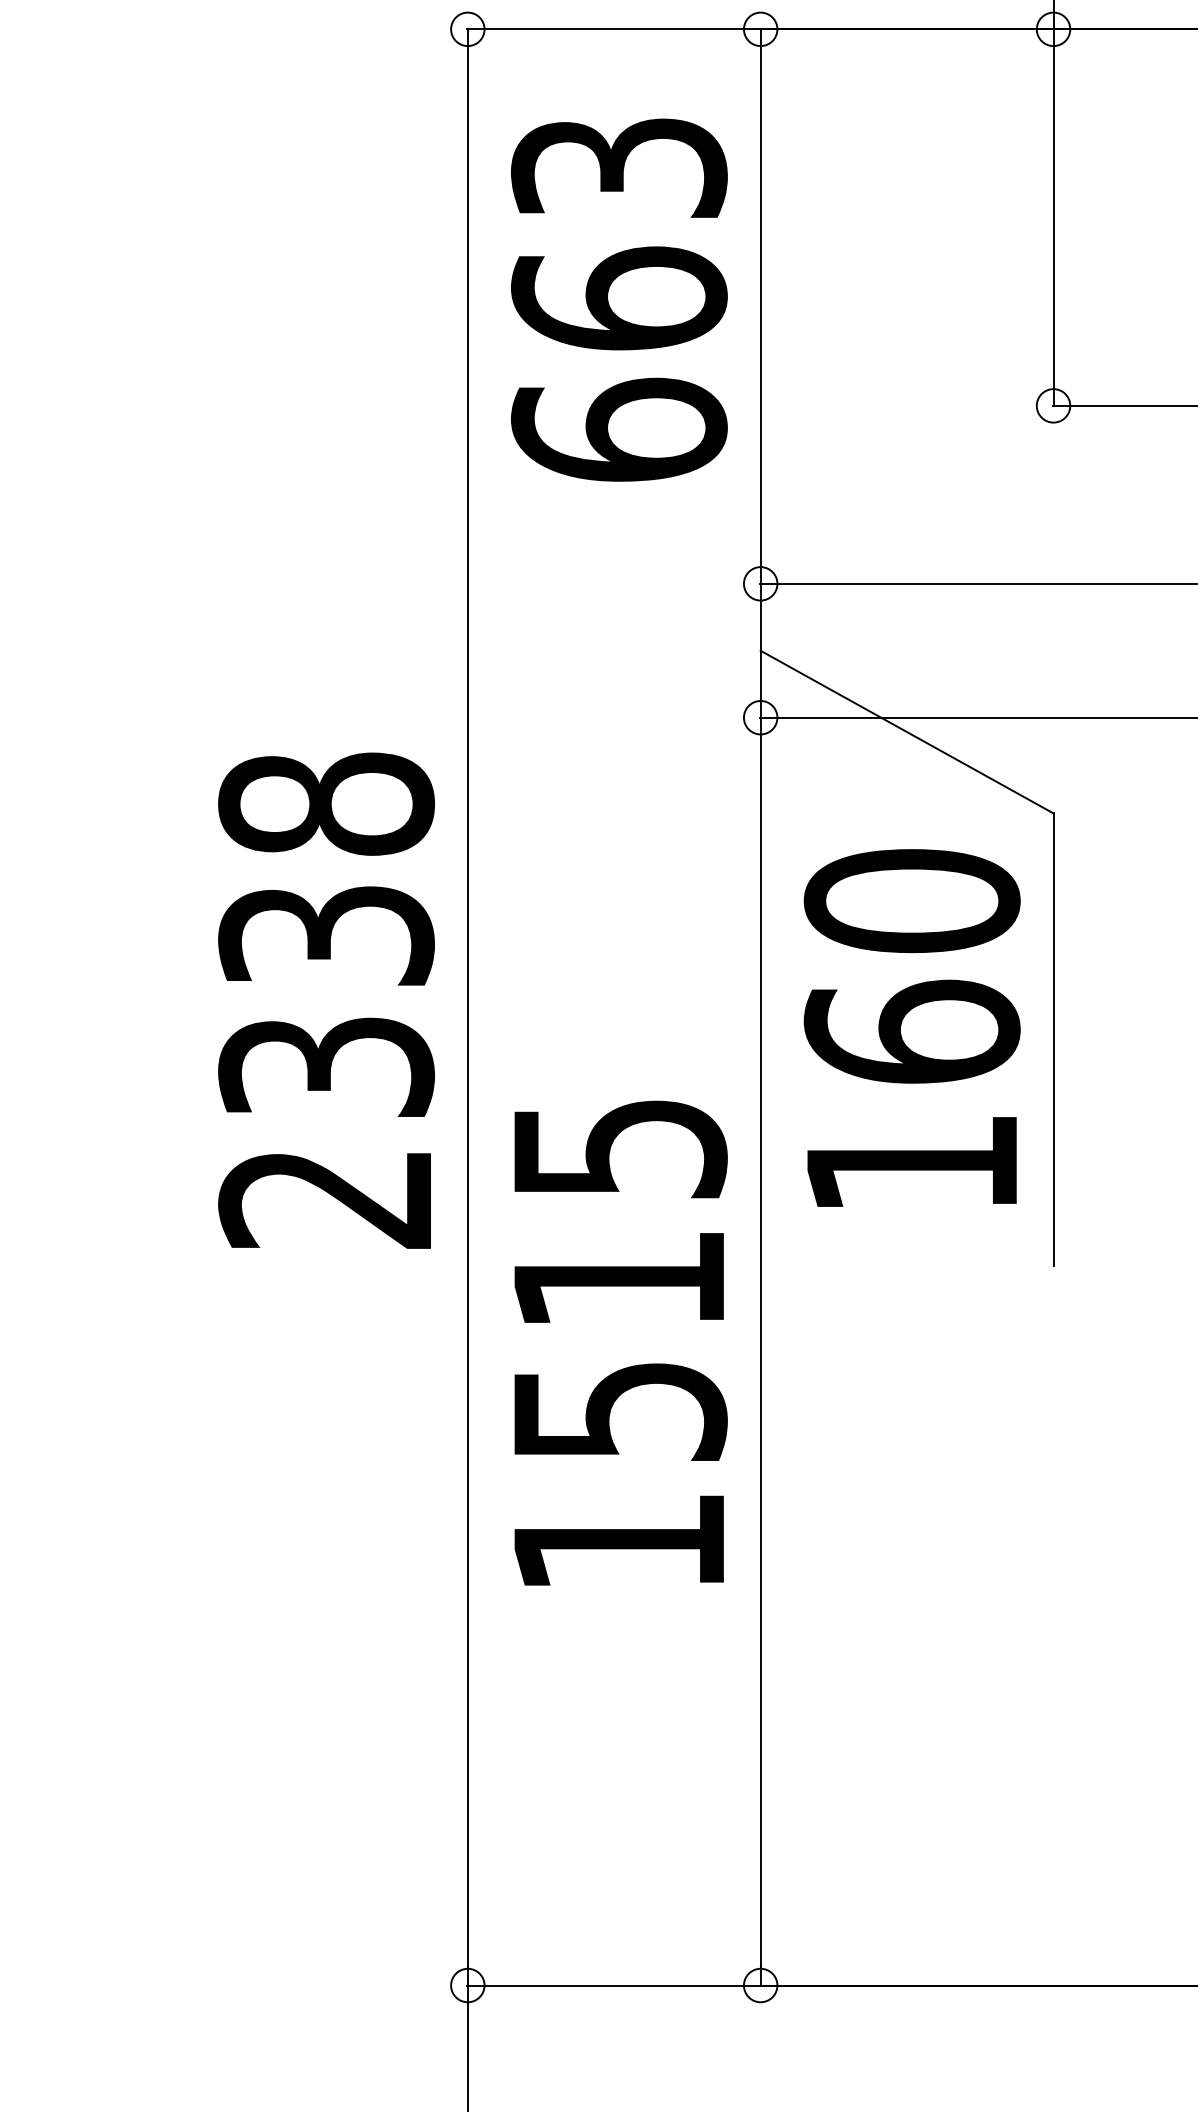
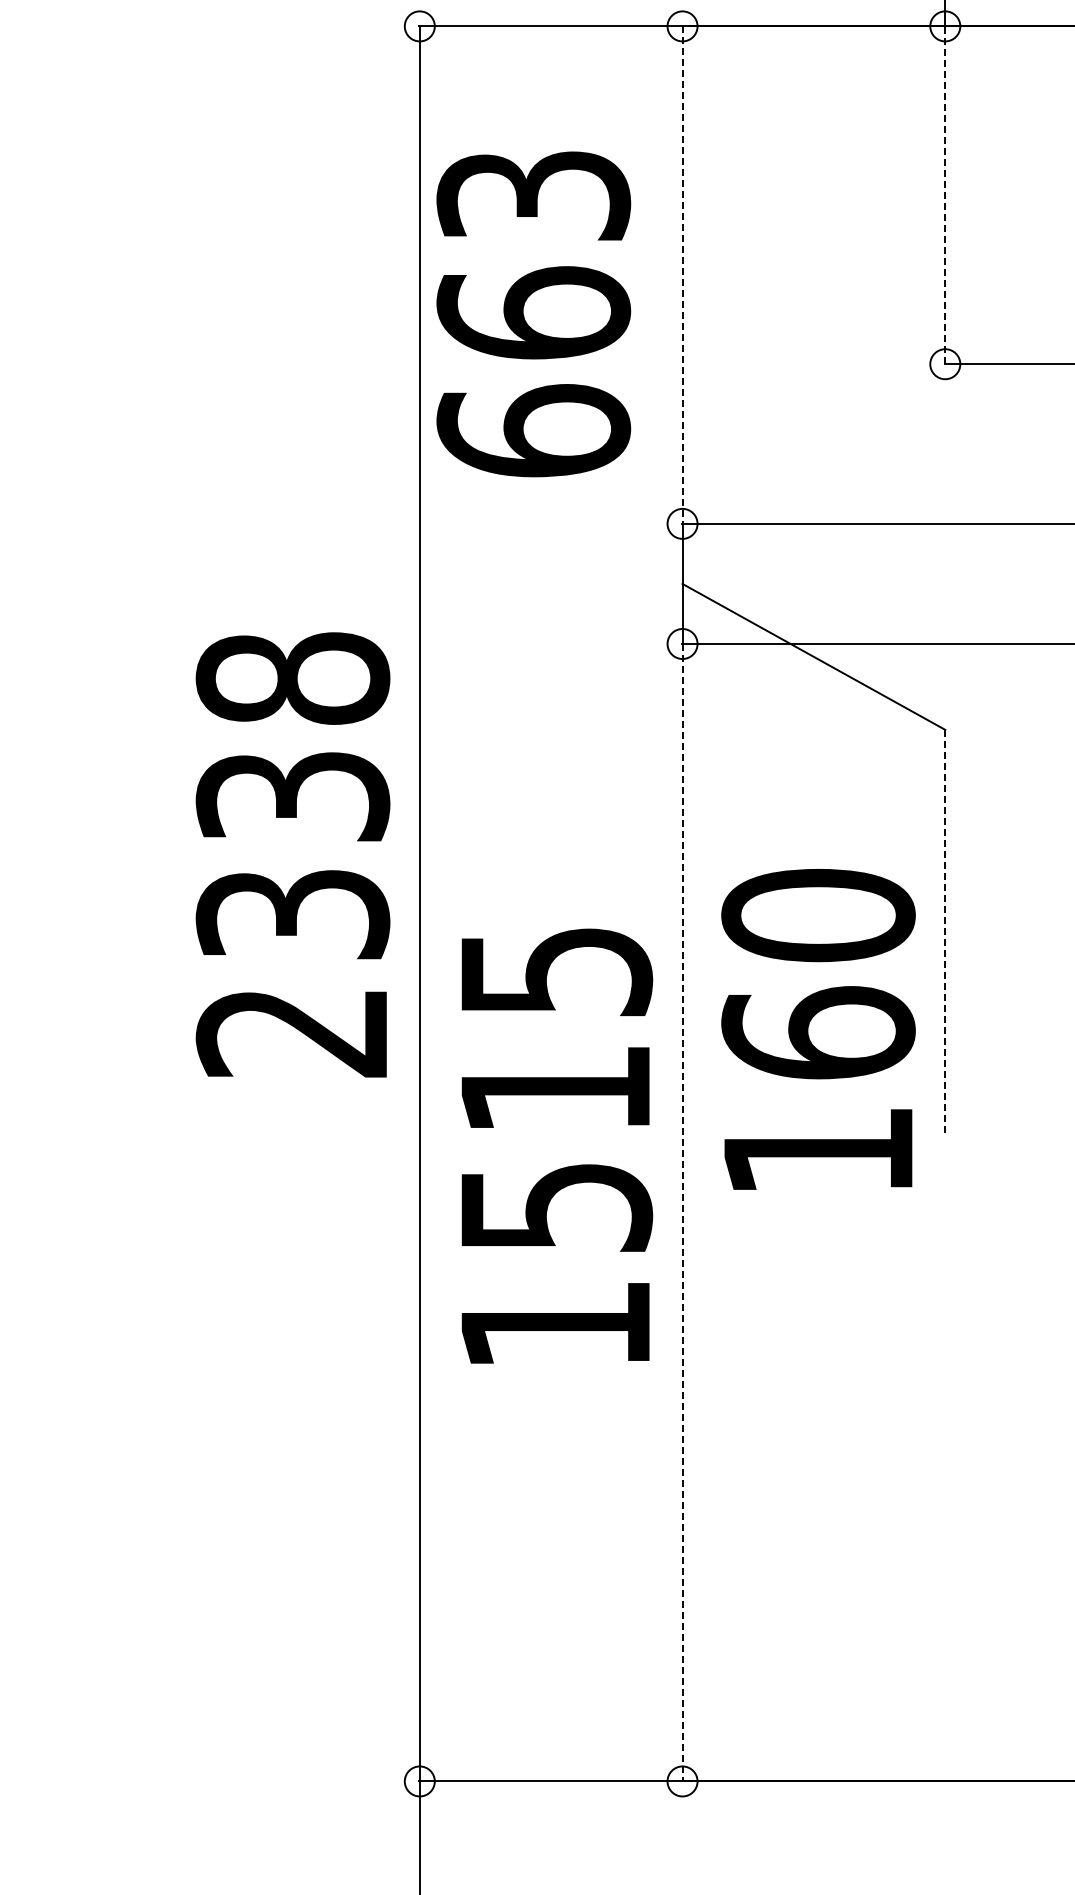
line: (1053, 217) -> (945, 195), solid -> dashed
text: (619, 300) -> (533, 314), moved
line: (760, 306) -> (682, 275), solid -> dashed
text: (325, 1000) -> (292, 854), moved
text: (912, 1028) -> (818, 1029), moved
line: (1053, 1040) -> (945, 933), solid -> dashed
text: (621, 1342) -> (557, 1145), moved
line: (760, 1351) -> (682, 1212), solid -> dashed

